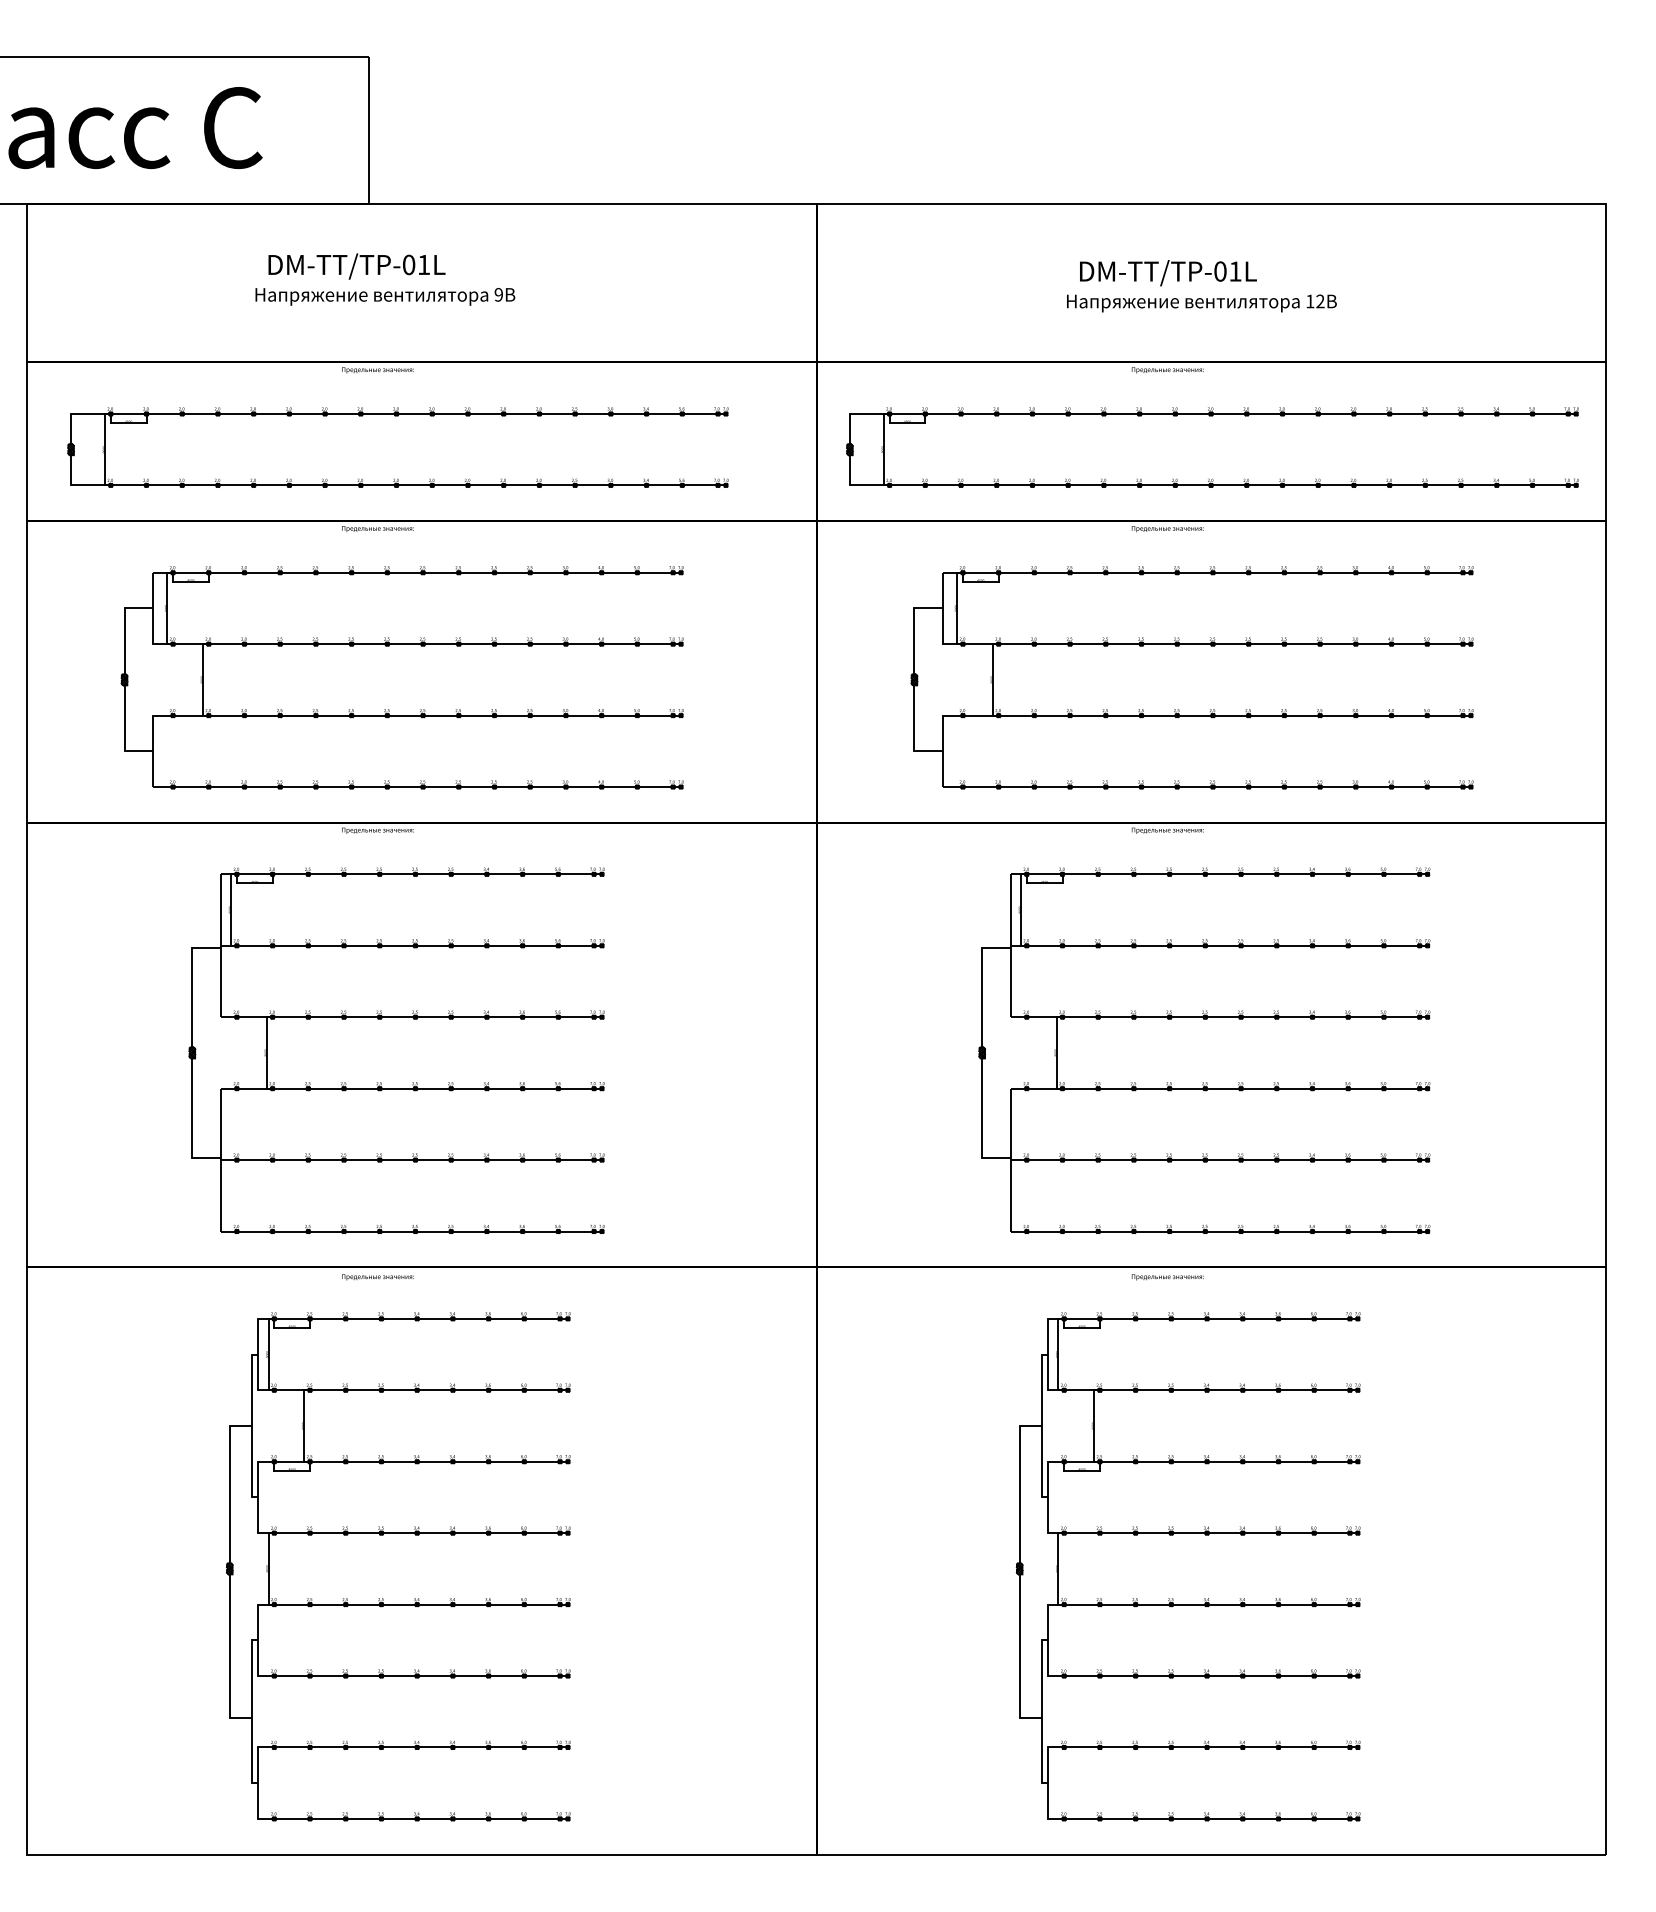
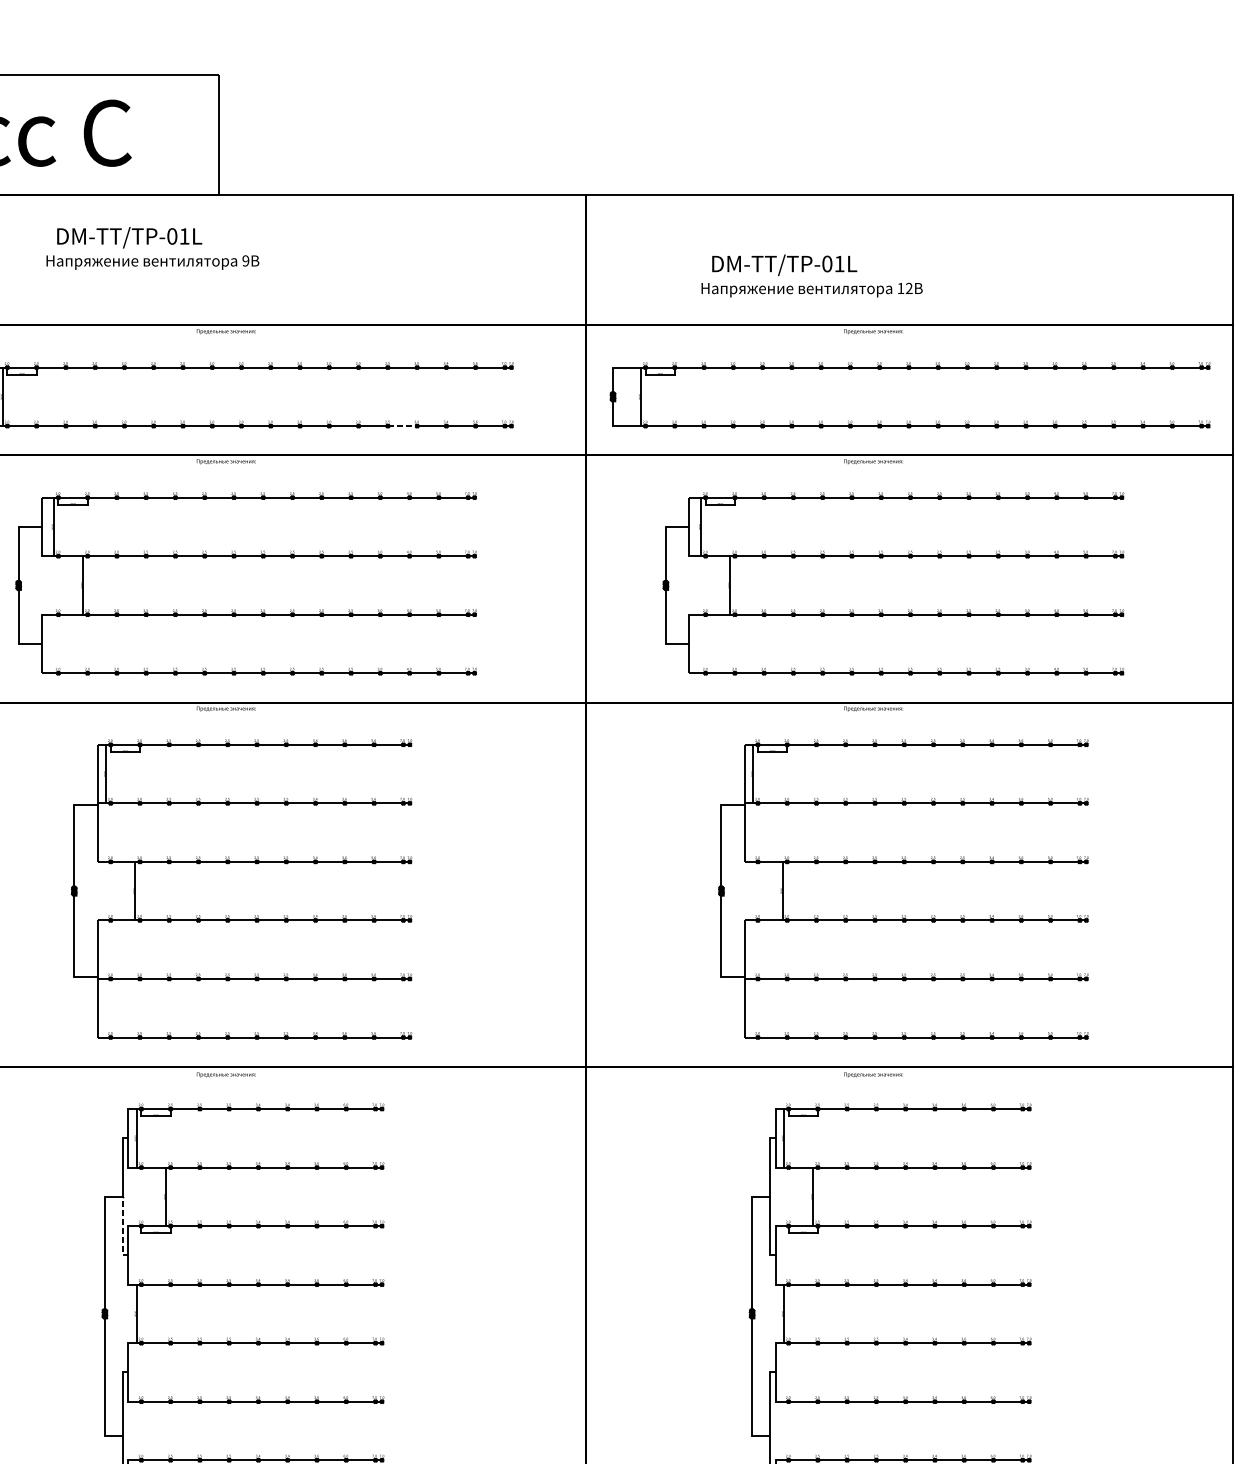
text: (385, 279) -> (153, 248), moved
text: (1201, 286) -> (811, 276), moved
line: (593, 485) -> (402, 426), solid -> dashed
line: (252, 1464) -> (123, 1228), solid -> dashed

